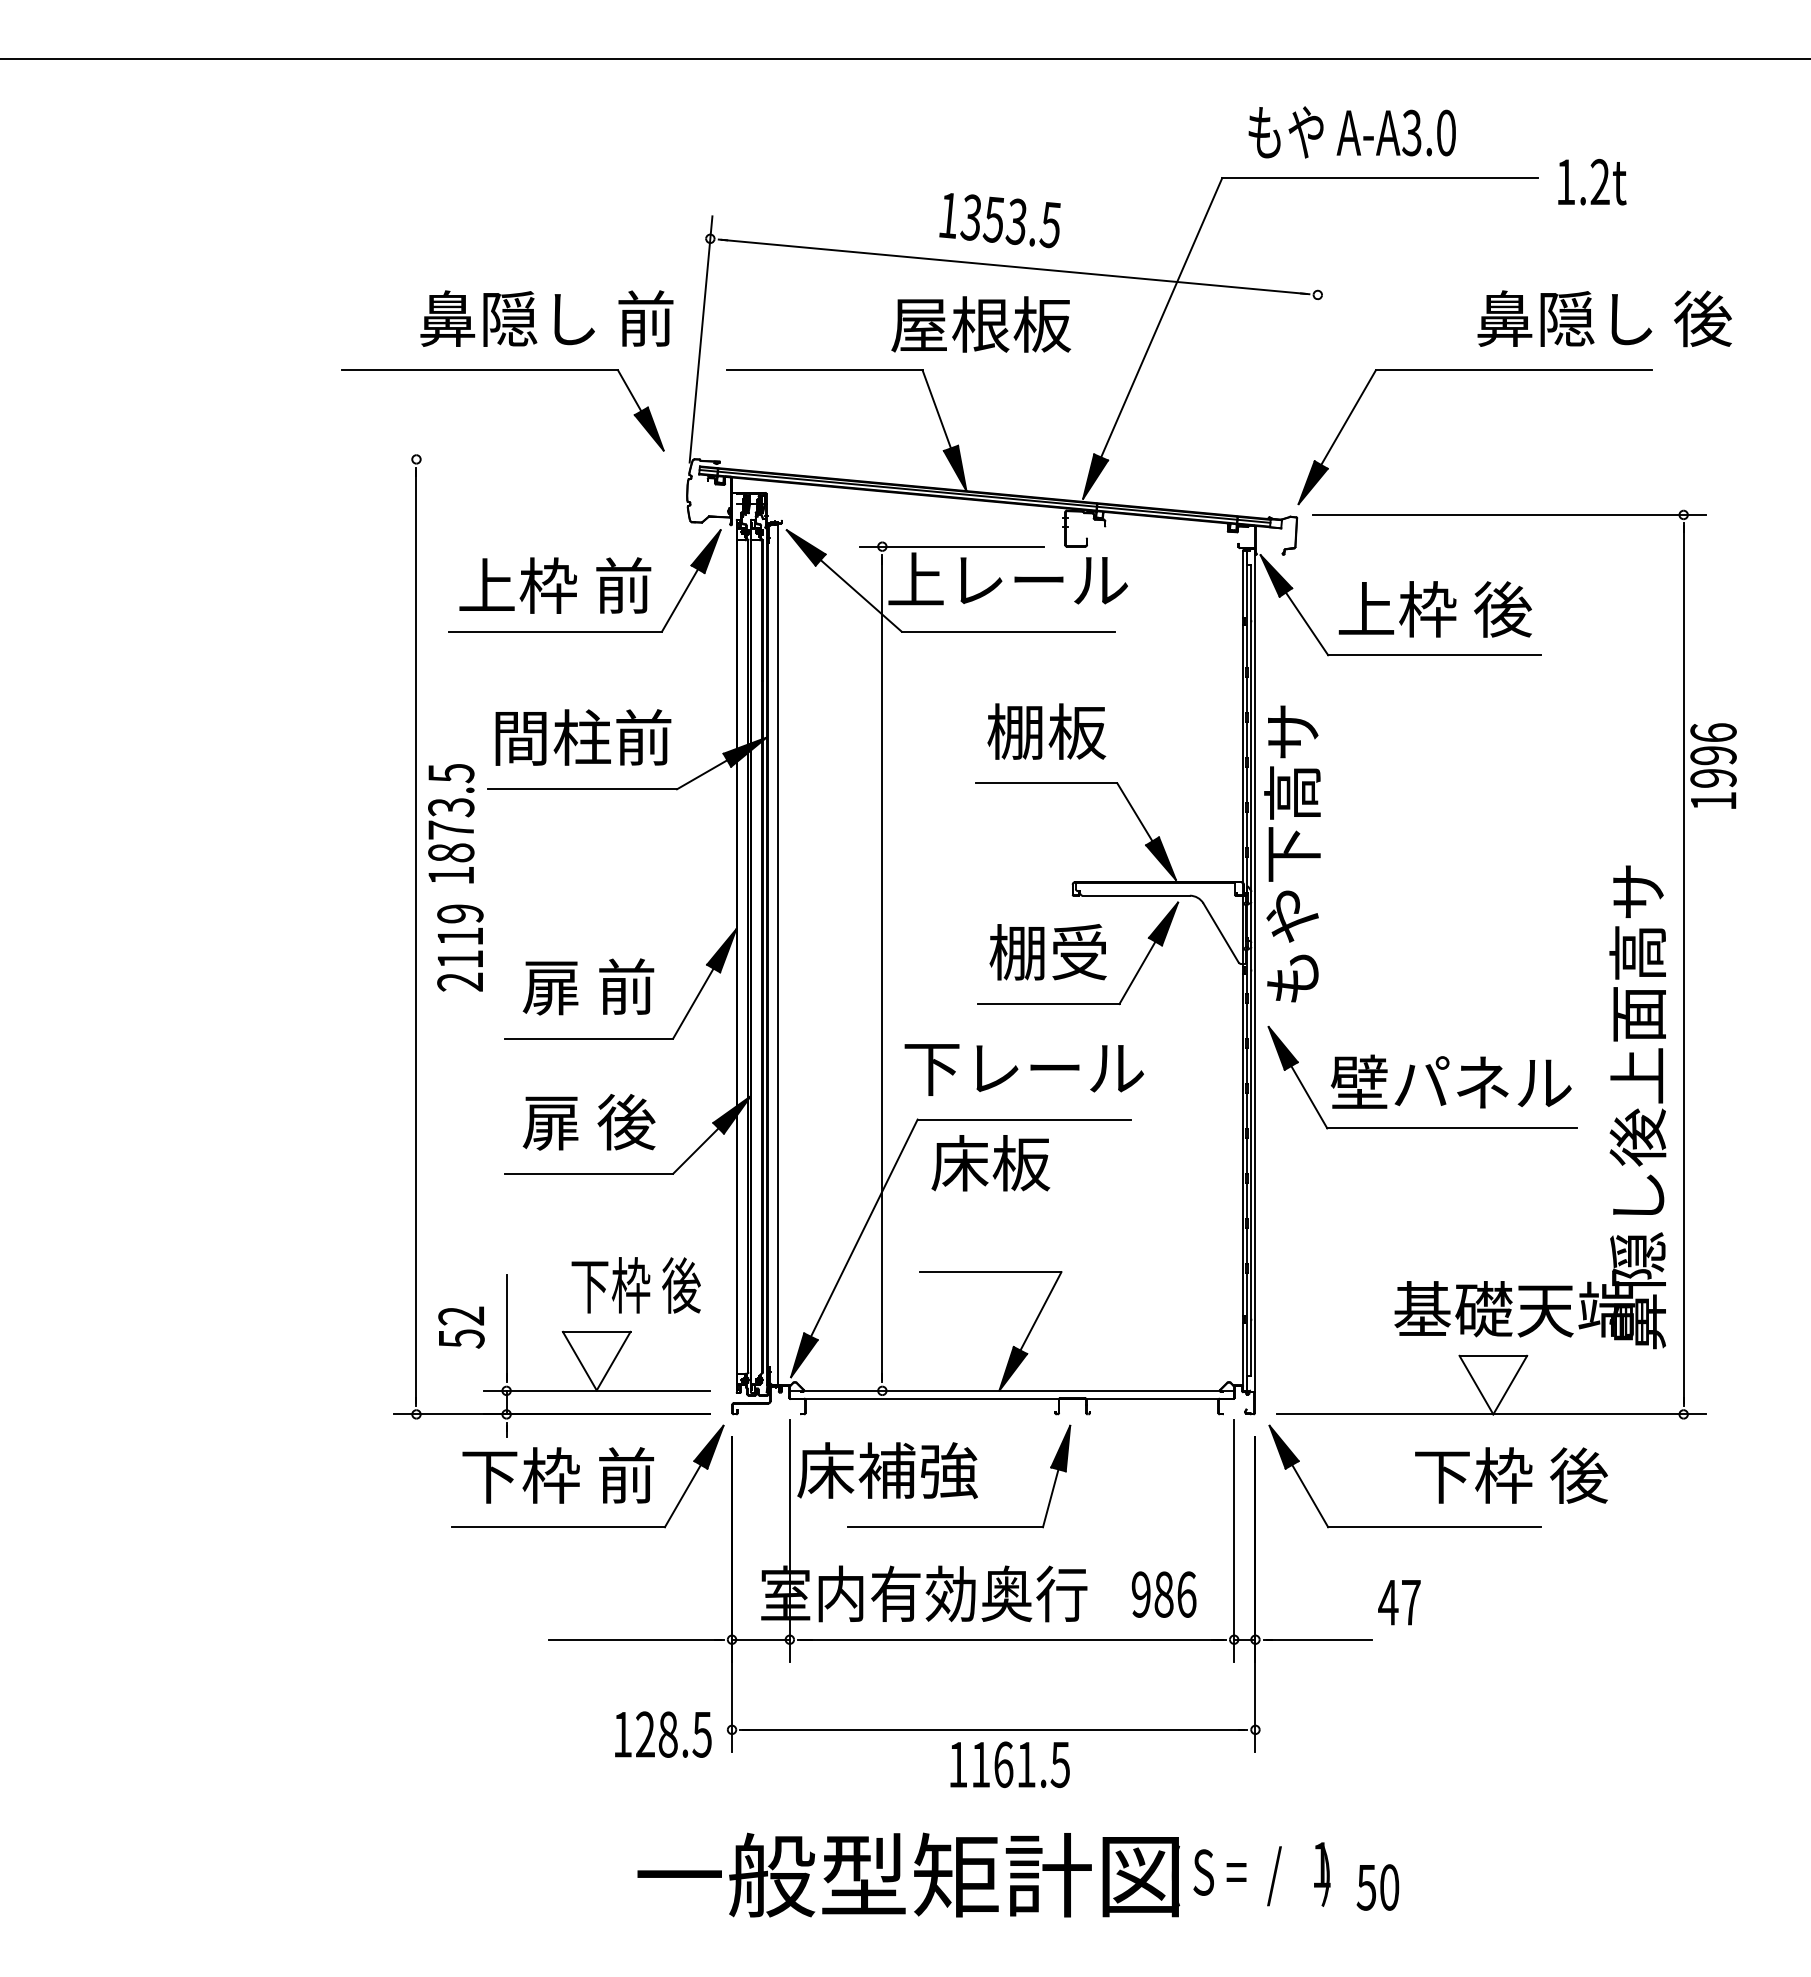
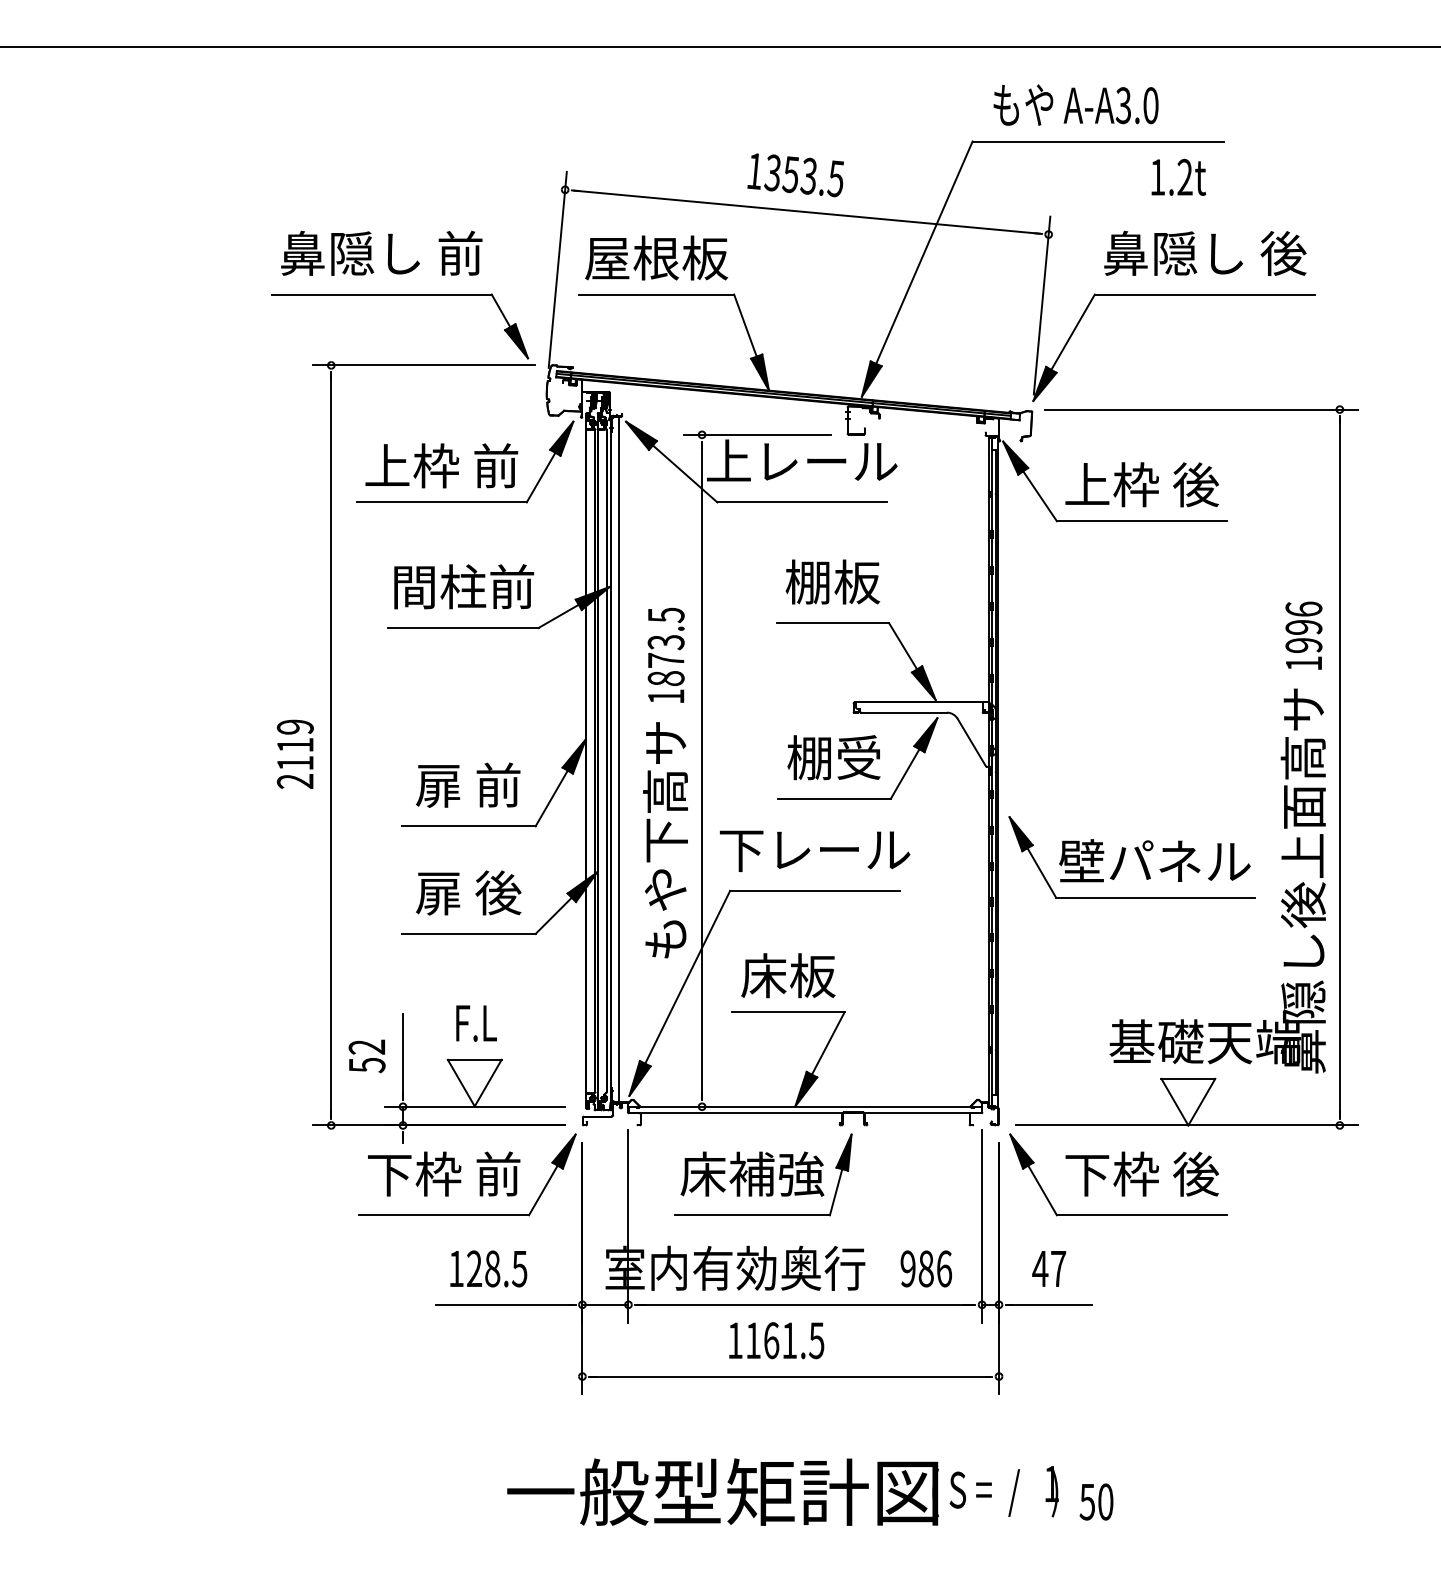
text: (1592, 182) -> (1178, 177), moved
text: (546, 318) -> (381, 253), moved
text: (1604, 318) -> (1205, 253), moved
text: (981, 324) -> (656, 258), moved
line: (1309, 384) -> (1042, 305), added
line: (532, 459) -> (423, 365), added
text: (1713, 765) -> (1303, 635), moved
text: (451, 823) -> (666, 655), moved
text: (1292, 853) -> (665, 839), moved
text: (460, 947) -> (295, 753), moved
text: (990, 1163) -> (788, 975), moved
text: (635, 1285) -> (505, 1022), 下枠 後 -> F.L
text: (887, 1470) -> (752, 1174), moved
text: (1511, 1475) -> (1142, 1174), moved
text: (1399, 1602) -> (1049, 1268), moved
text: (663, 1734) -> (488, 1268), moved
text: (1009, 1764) -> (776, 1340), moved

